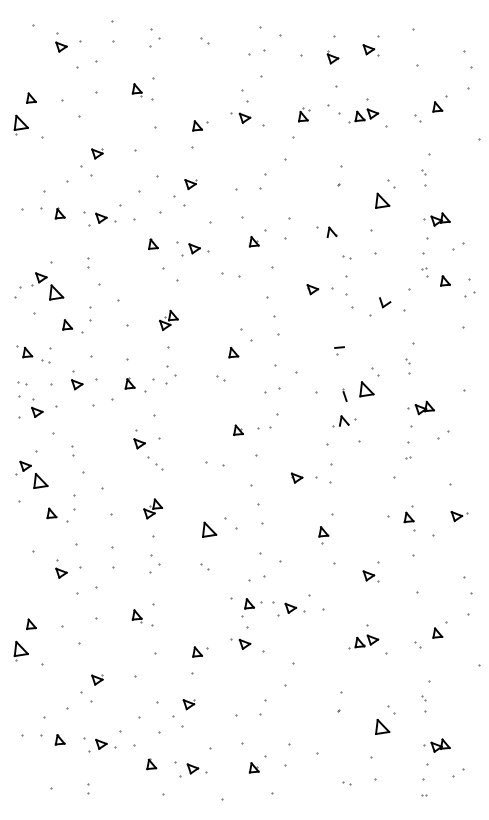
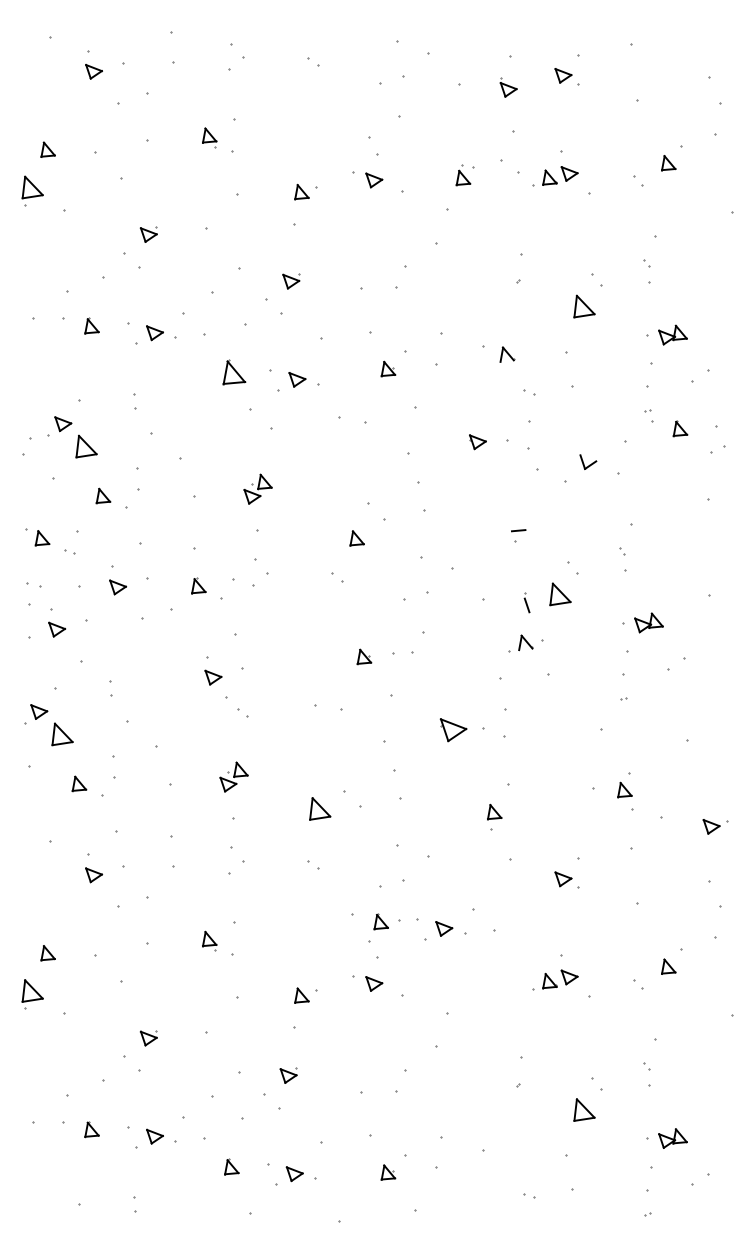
part: (153, 244) -> (234, 373), size x1.6
part: (297, 477) -> (454, 729), size x1.6
part: (459, 516) -> (715, 826), moved

